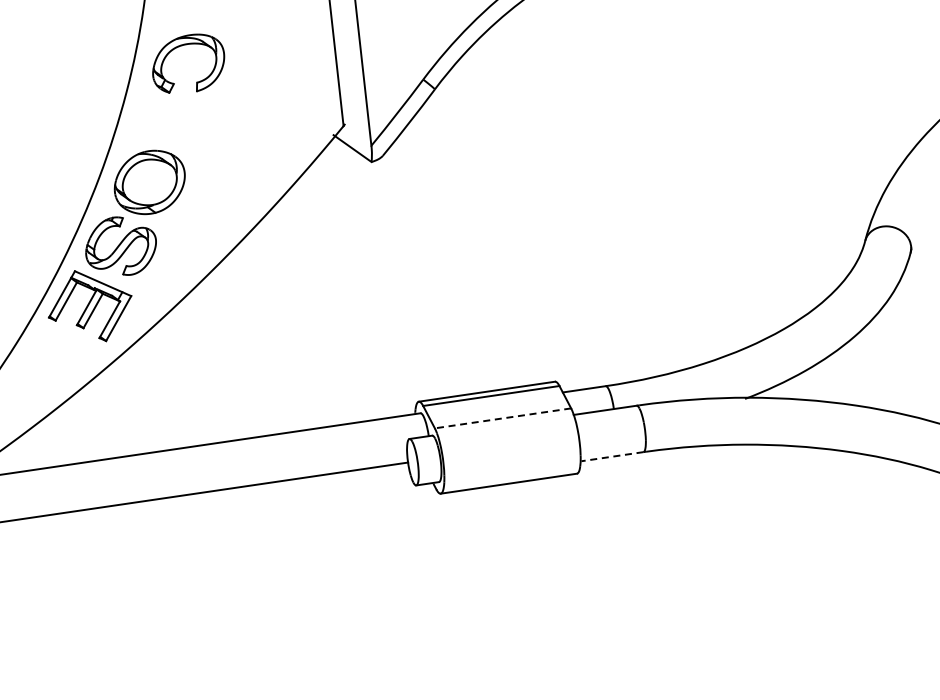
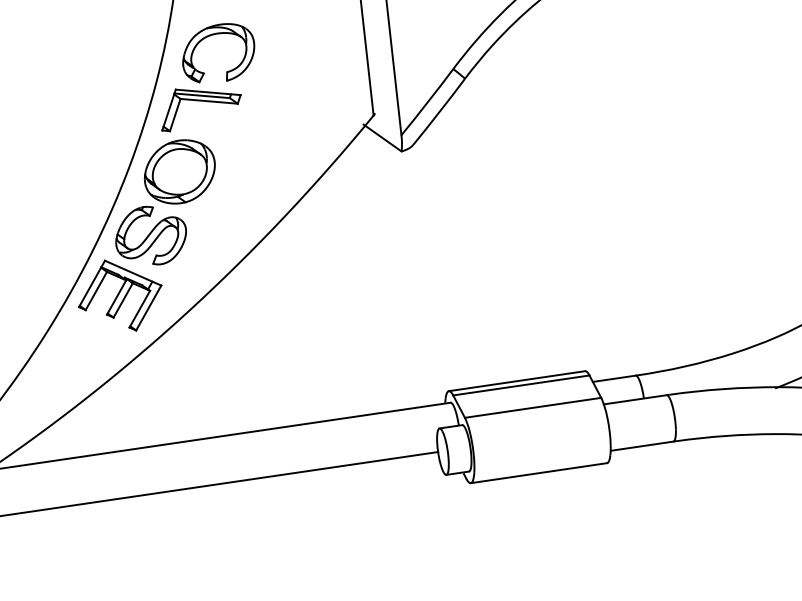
part: (171, 112) -> (201, 101), added
line: (503, 418) -> (533, 407), dashed -> solid
line: (611, 456) -> (641, 445), dashed -> solid

